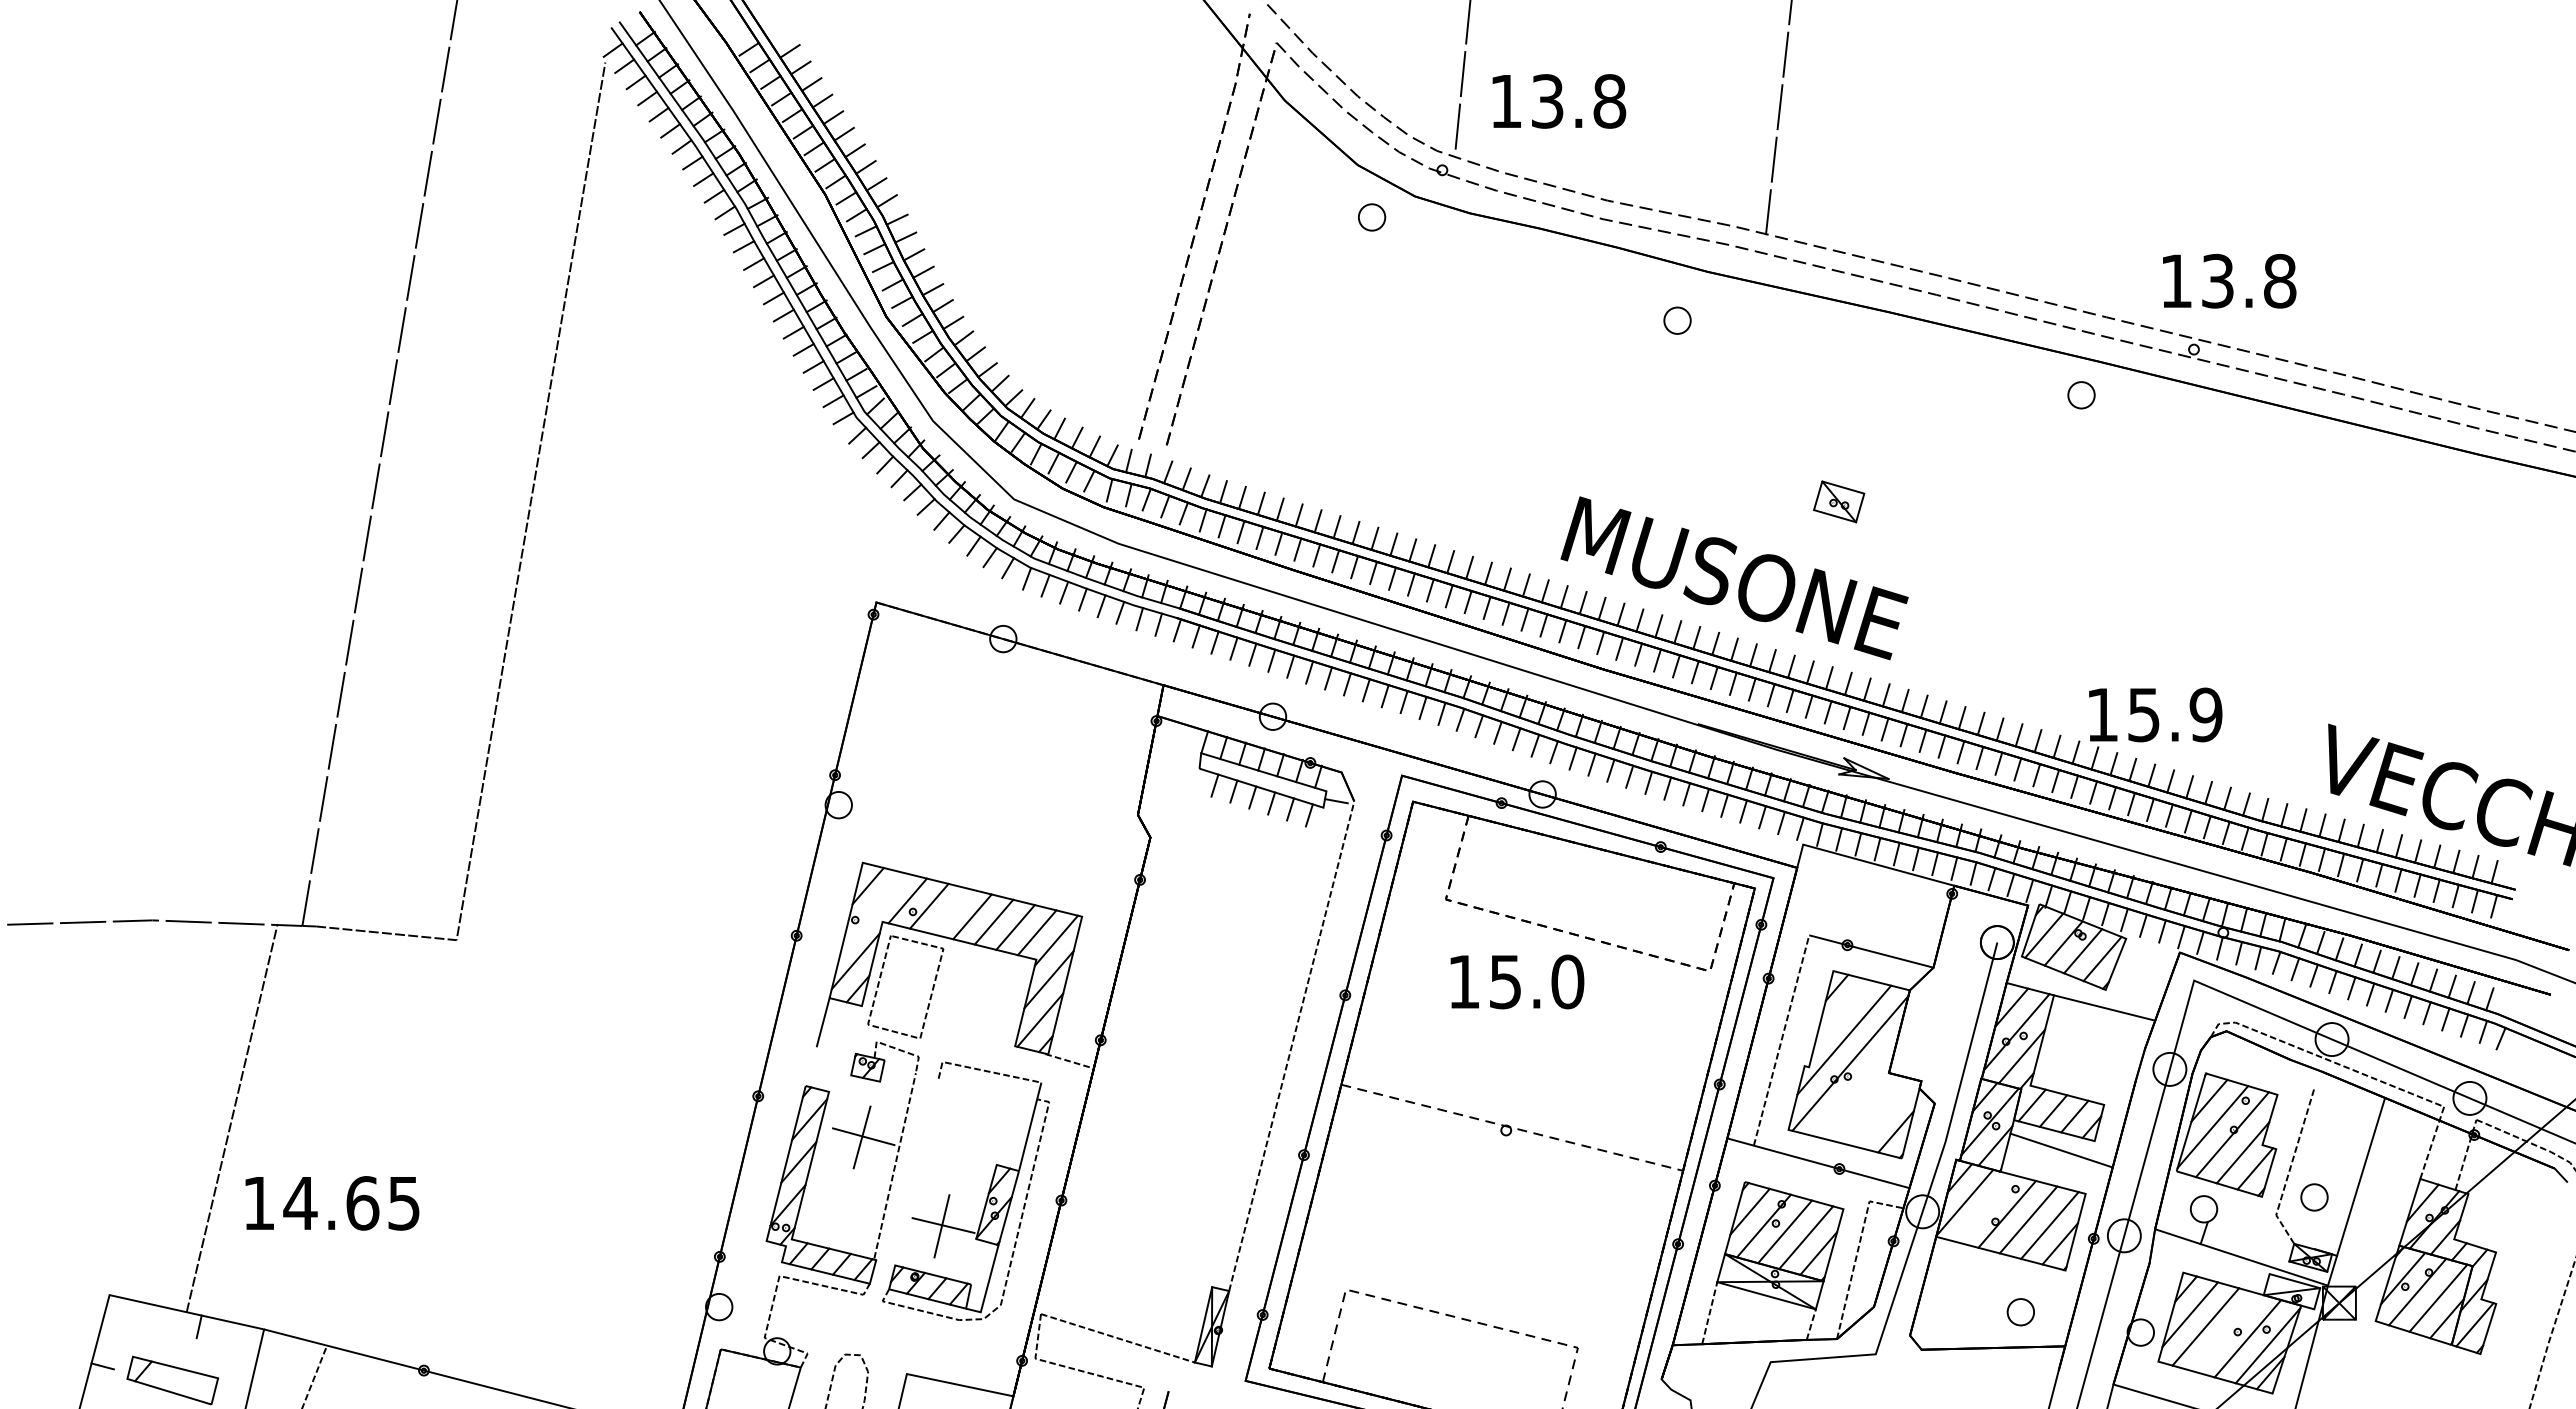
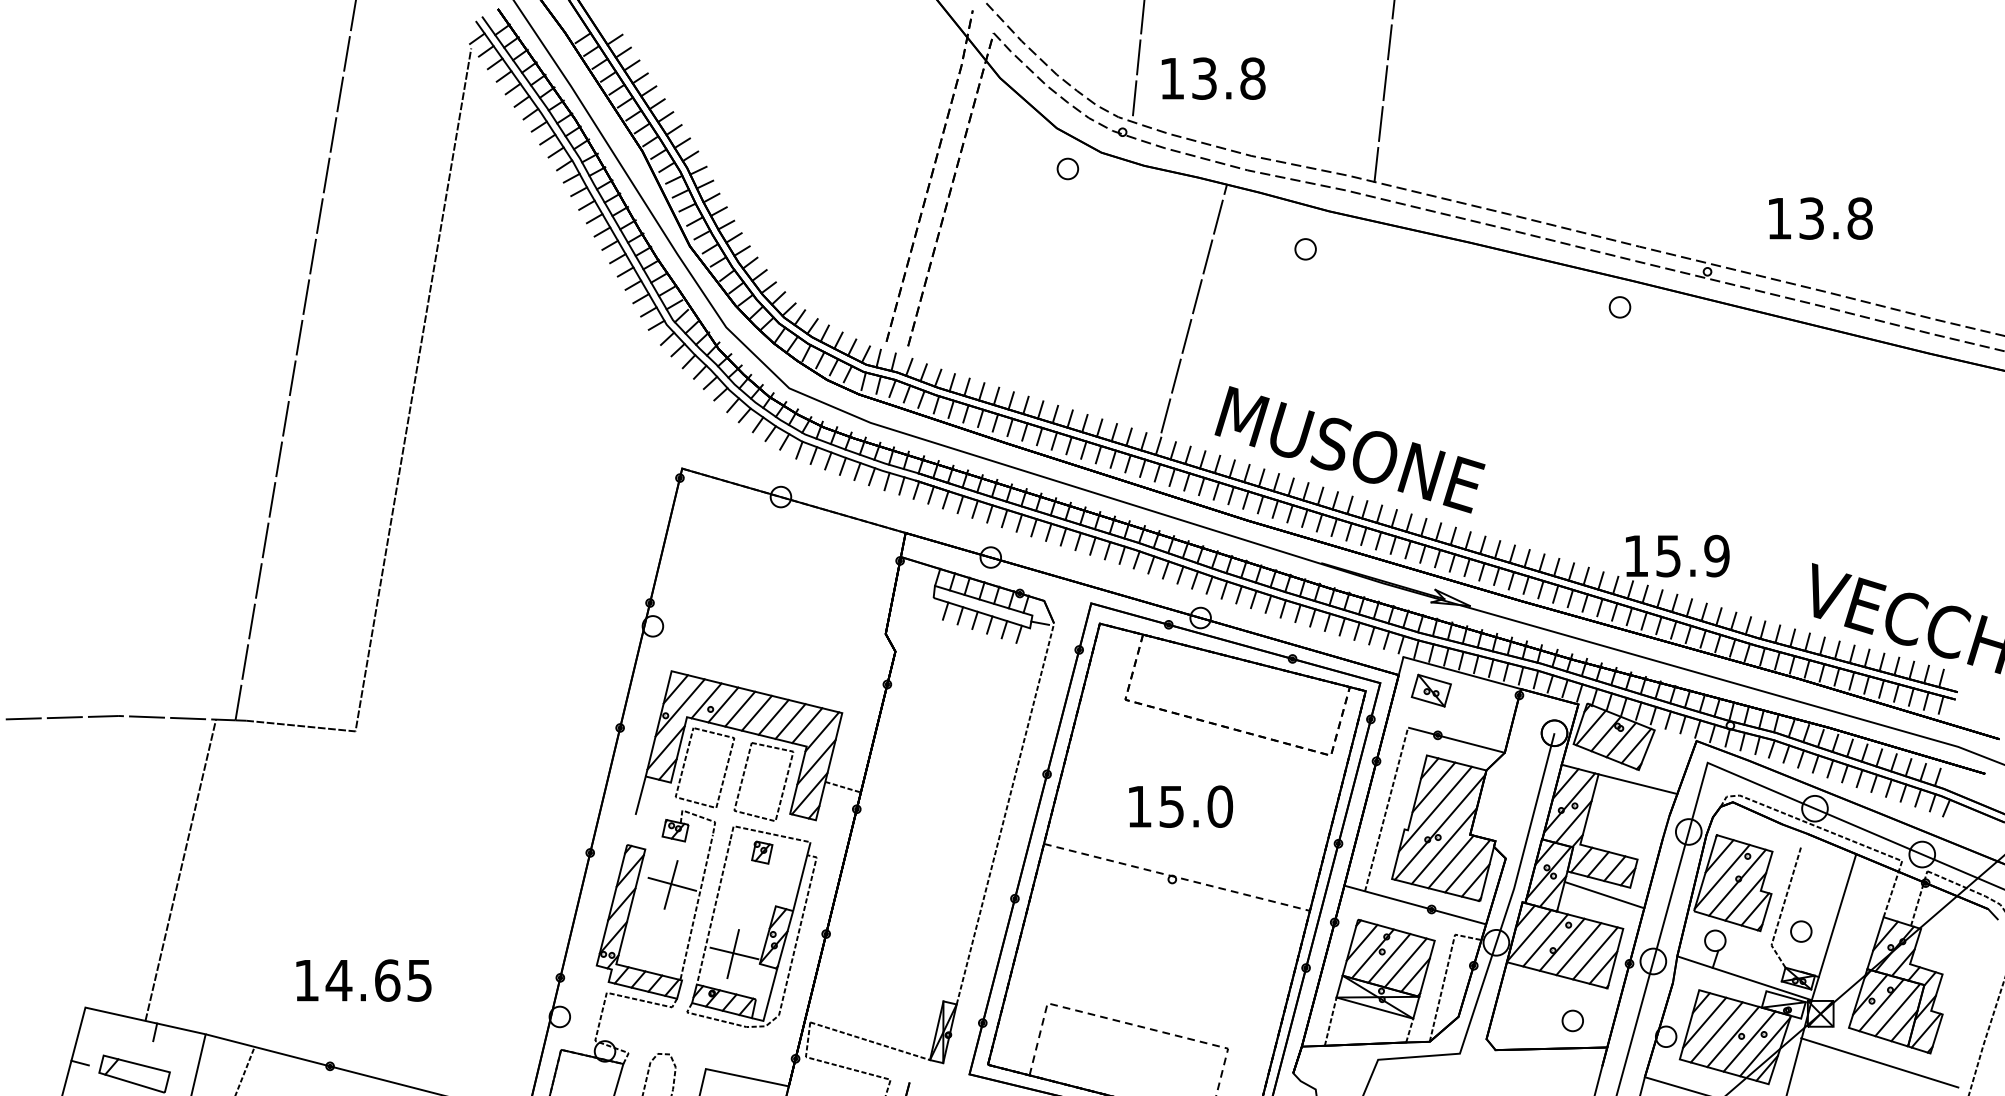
text: (2229, 281) -> (1820, 218), moved
line: (1534, 397) -> (1194, 309), added
part: (1839, 501) -> (1431, 690), moved
line: (873, 909) -> (679, 707), added
line: (950, 911) -> (739, 709), added
text: (1517, 981) -> (1181, 806), moved
part: (1006, 1011) -> (783, 786), added
line: (1842, 1011) -> (1434, 786), added
line: (1068, 1060) -> (843, 786), moved
line: (1855, 1087) -> (1444, 846), added
part: (979, 1095) -> (762, 852), added
line: (1864, 1107) -> (1451, 861), added
line: (1885, 1113) -> (1467, 866), added
line: (917, 1169) -> (714, 909), added
text: (332, 1203) -> (363, 980), moved
line: (1985, 1208) -> (1545, 940), added
line: (2226, 1332) -> (1732, 1036), added
line: (2415, 1365) -> (1879, 1062), added

